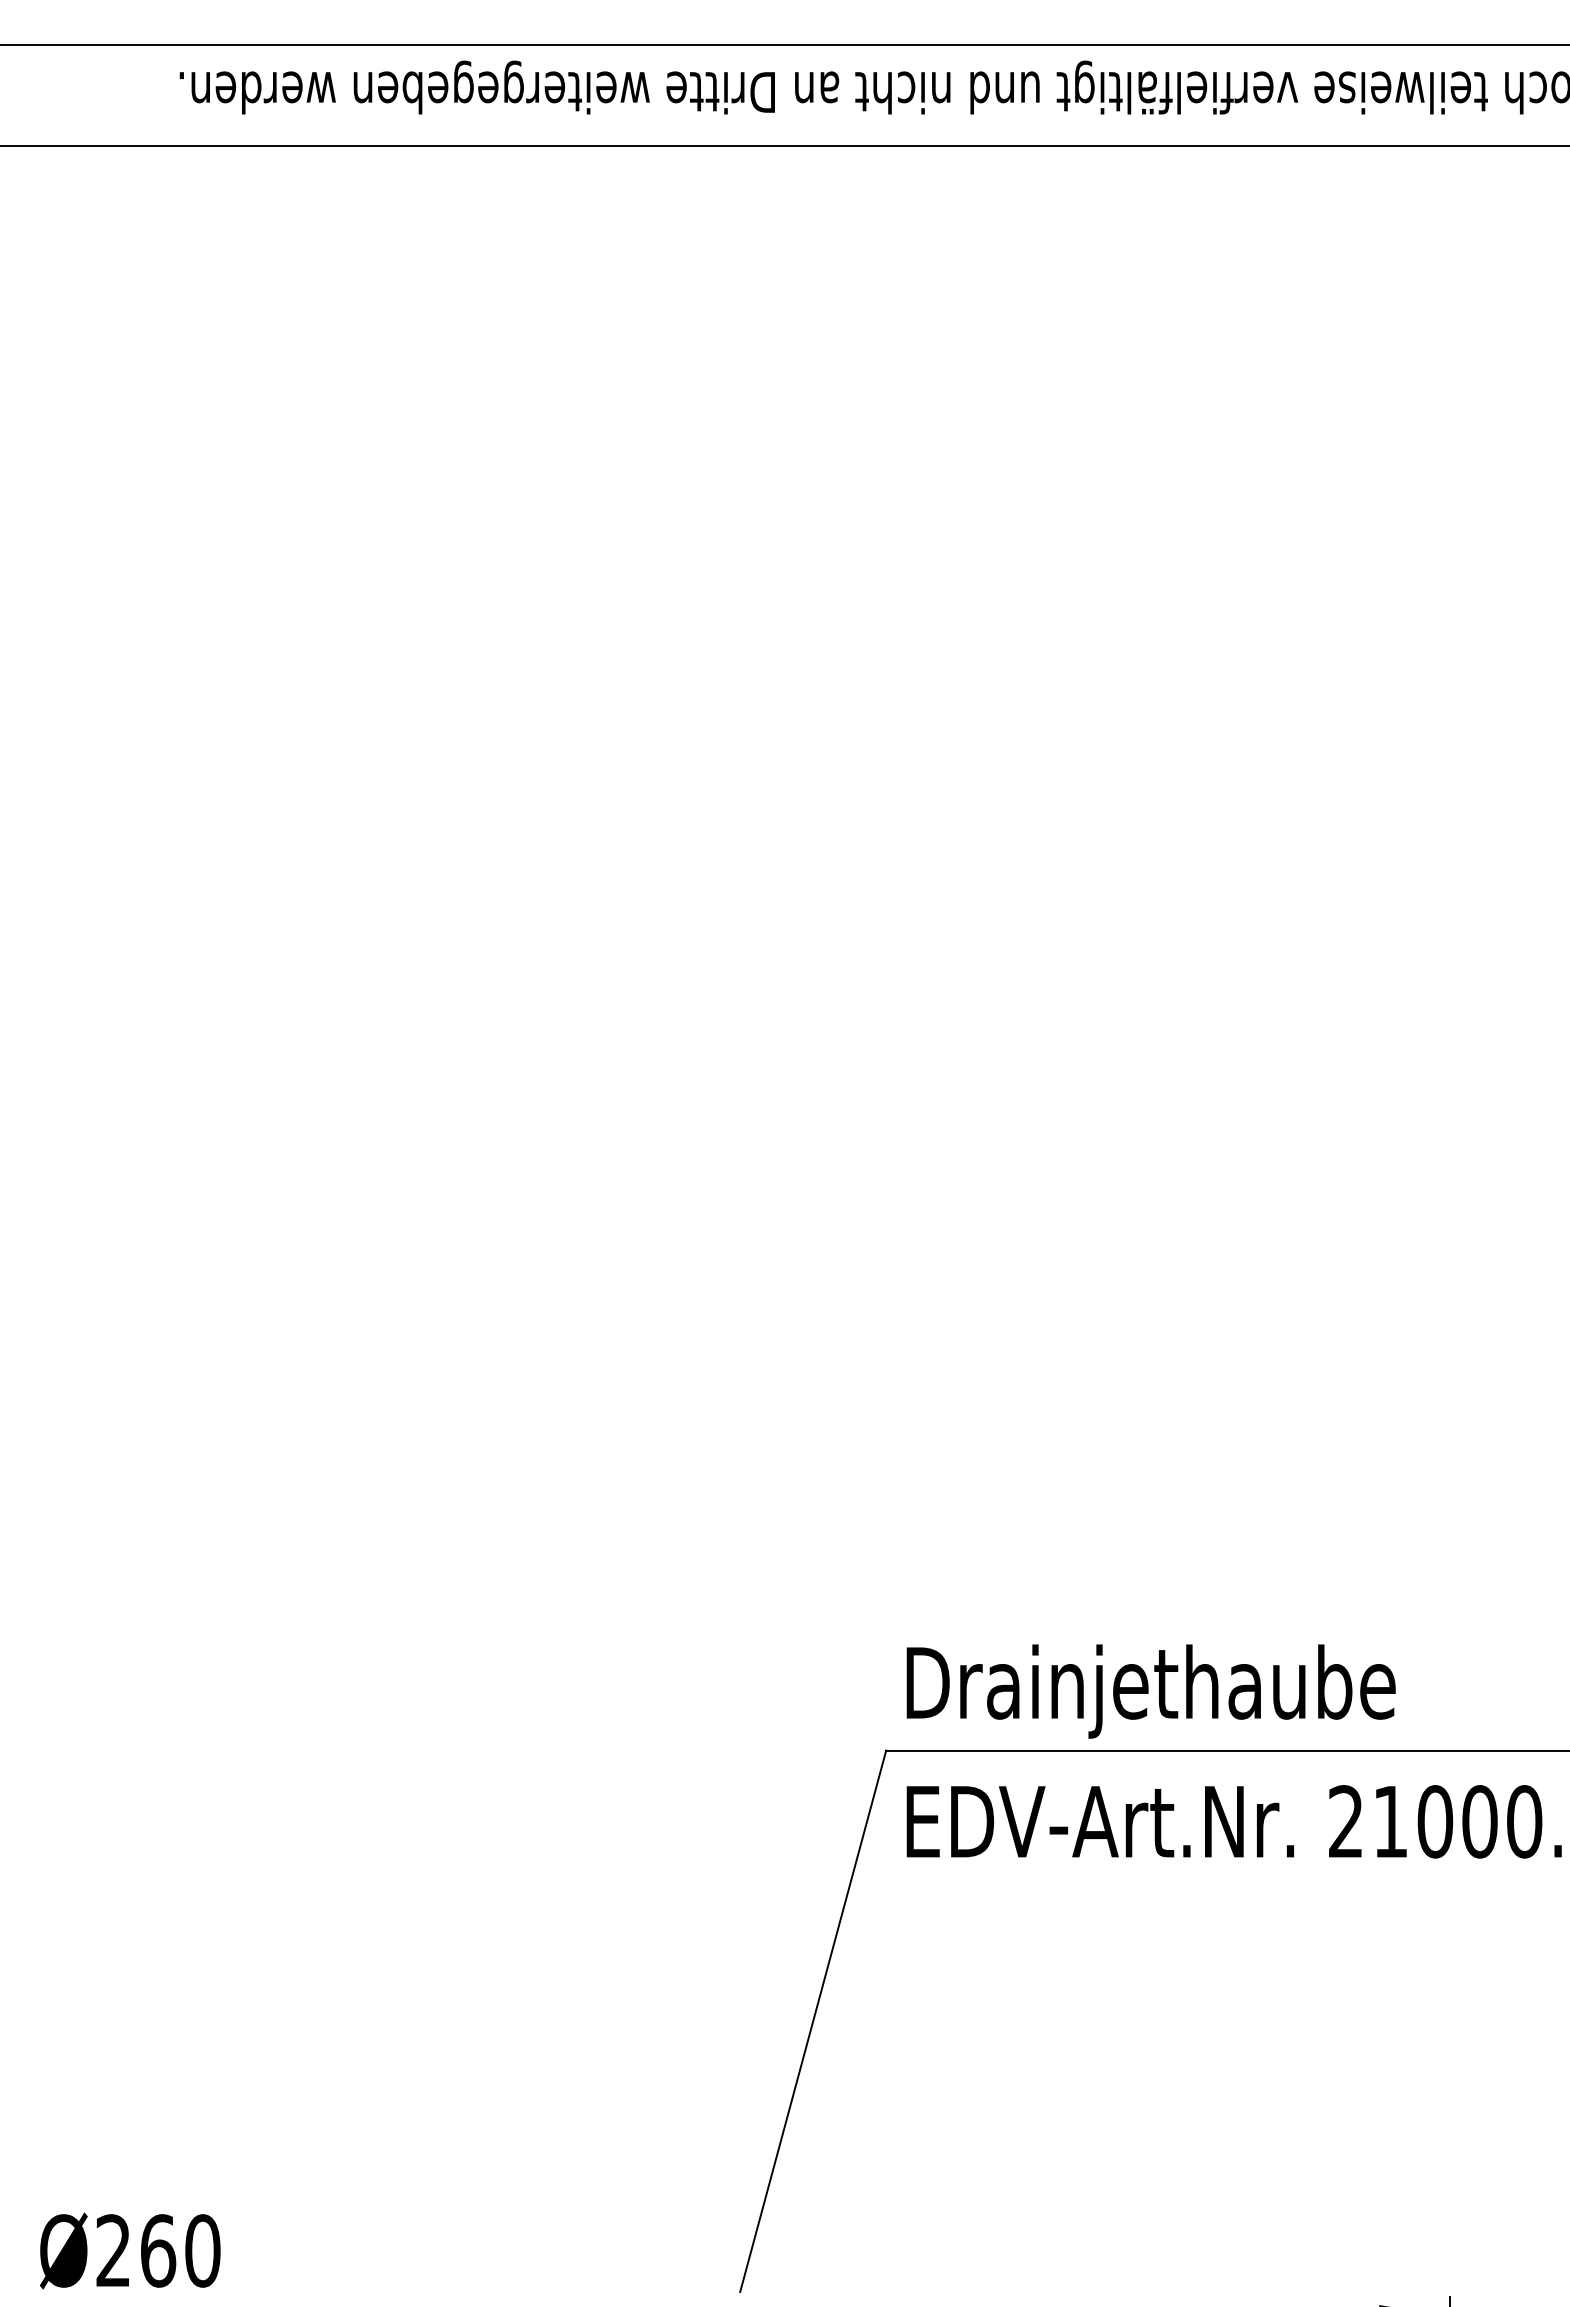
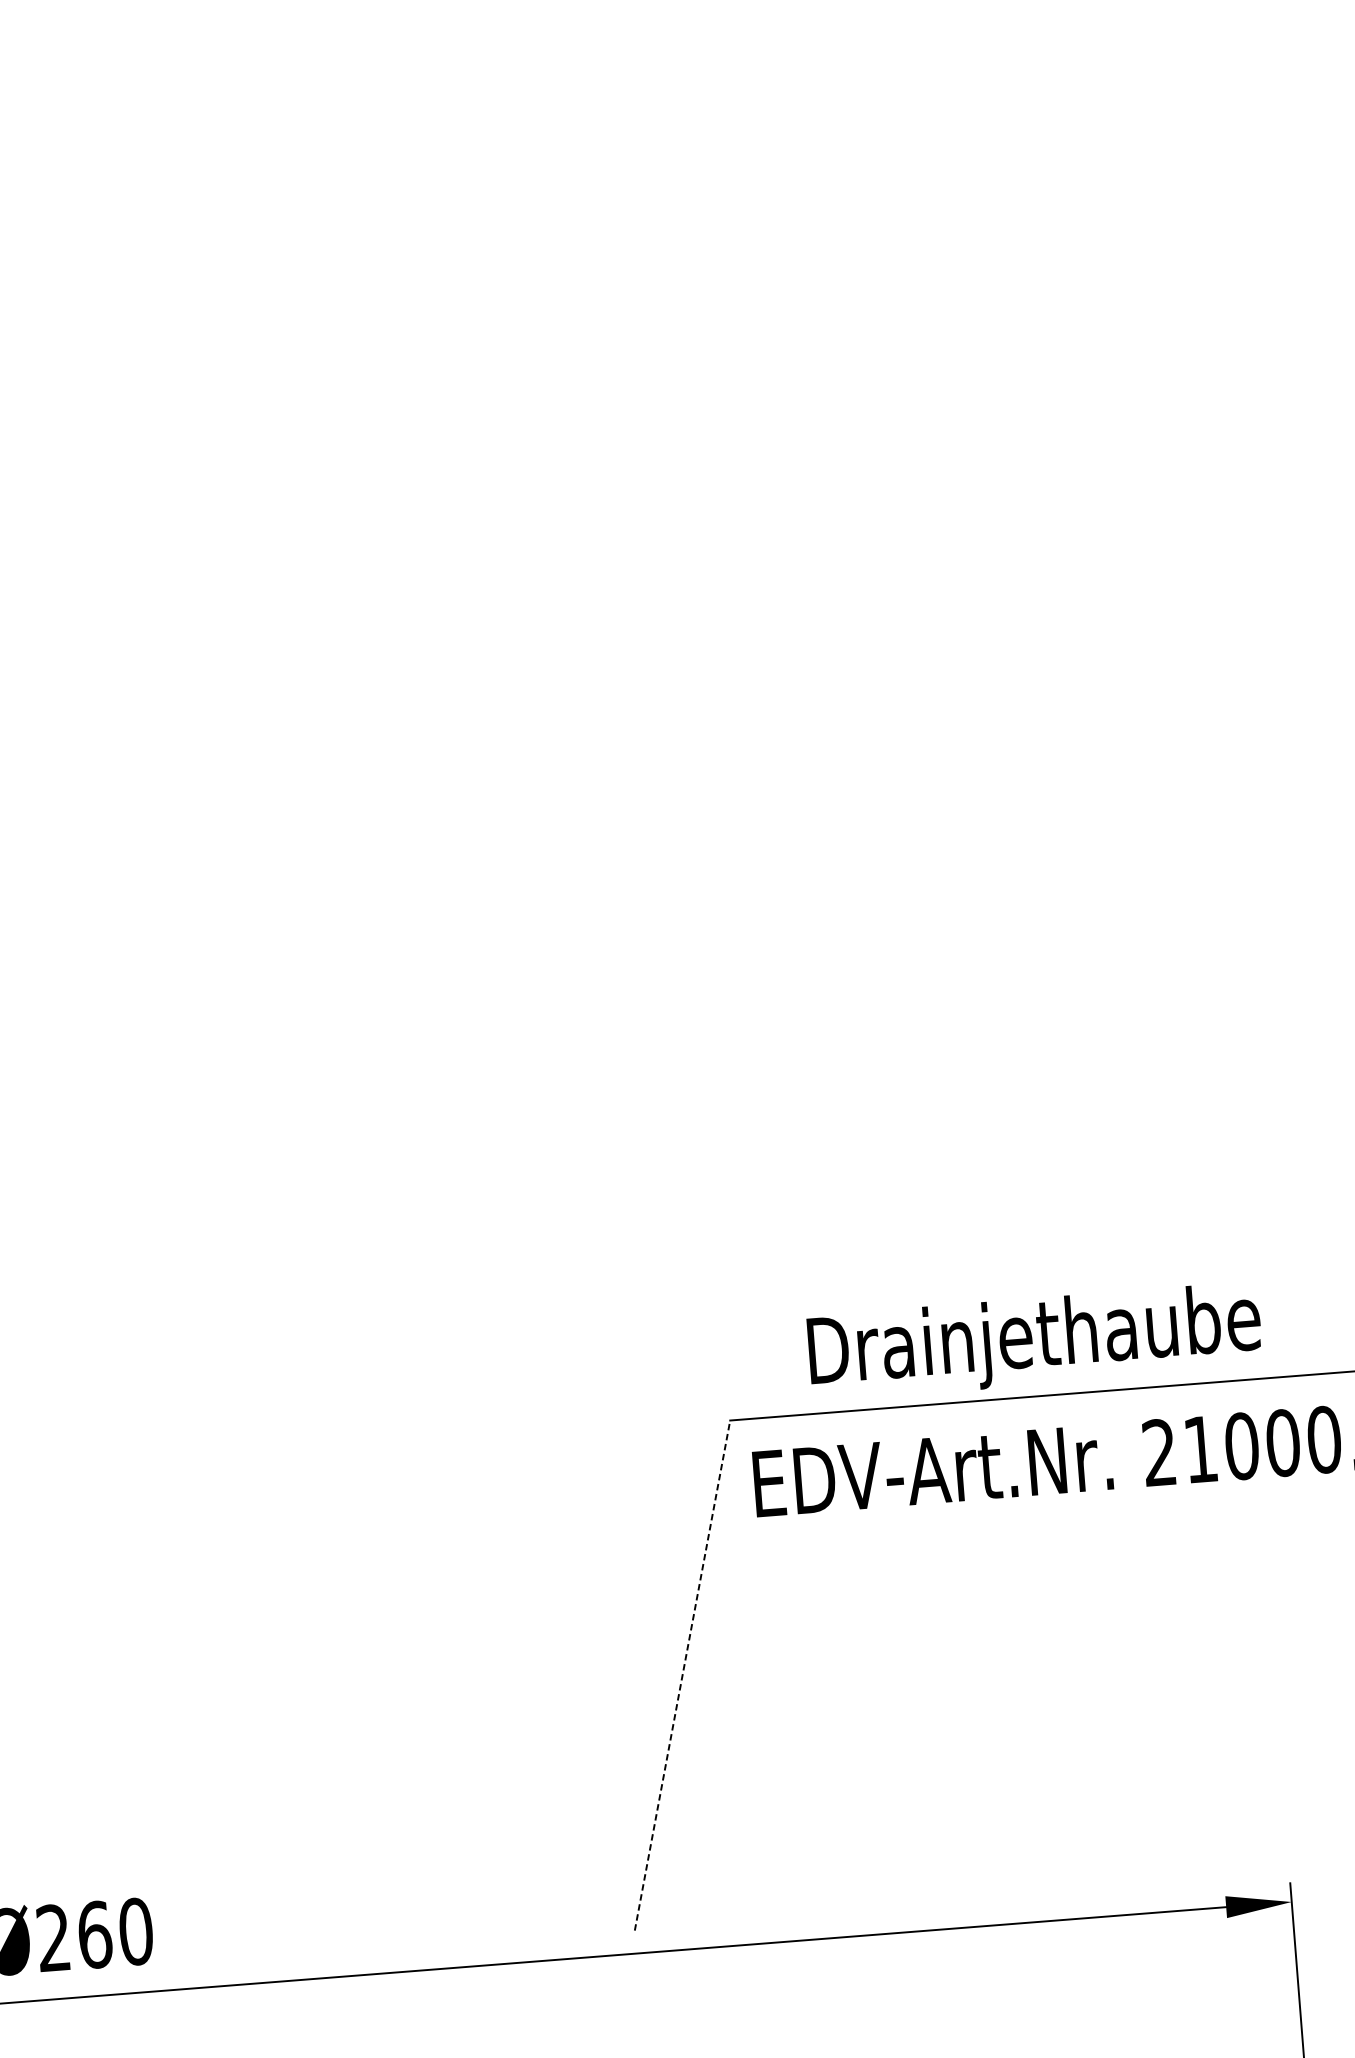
text: (1150, 1691) -> (1034, 1341), moved
line: (813, 2020) -> (682, 1674), solid -> dashed

